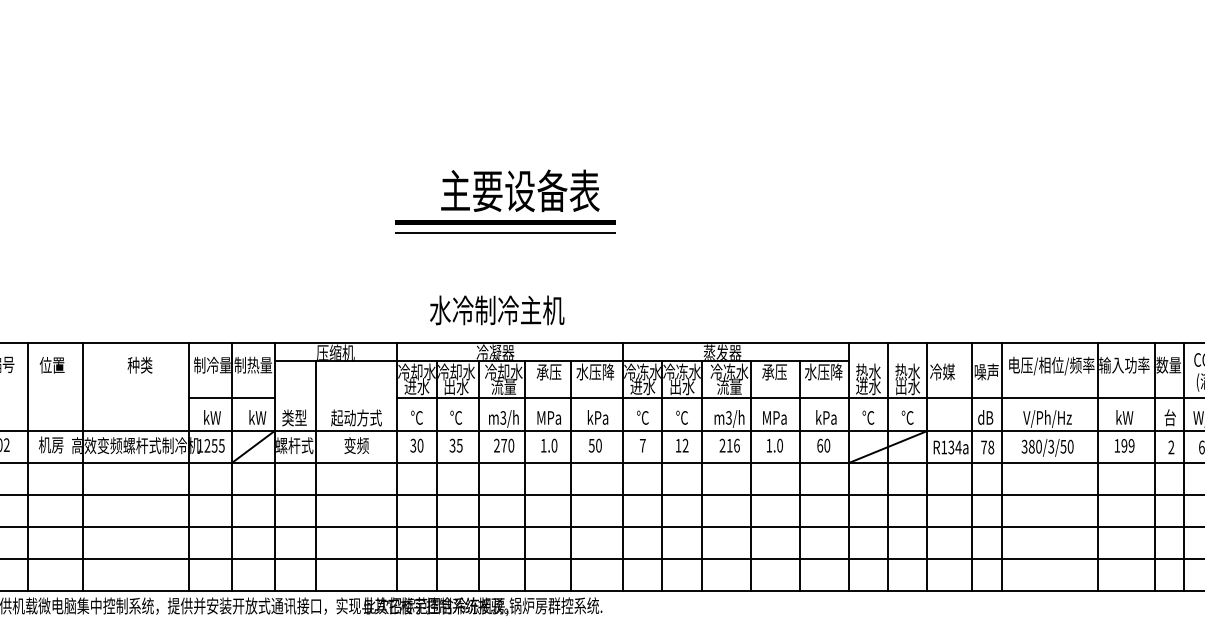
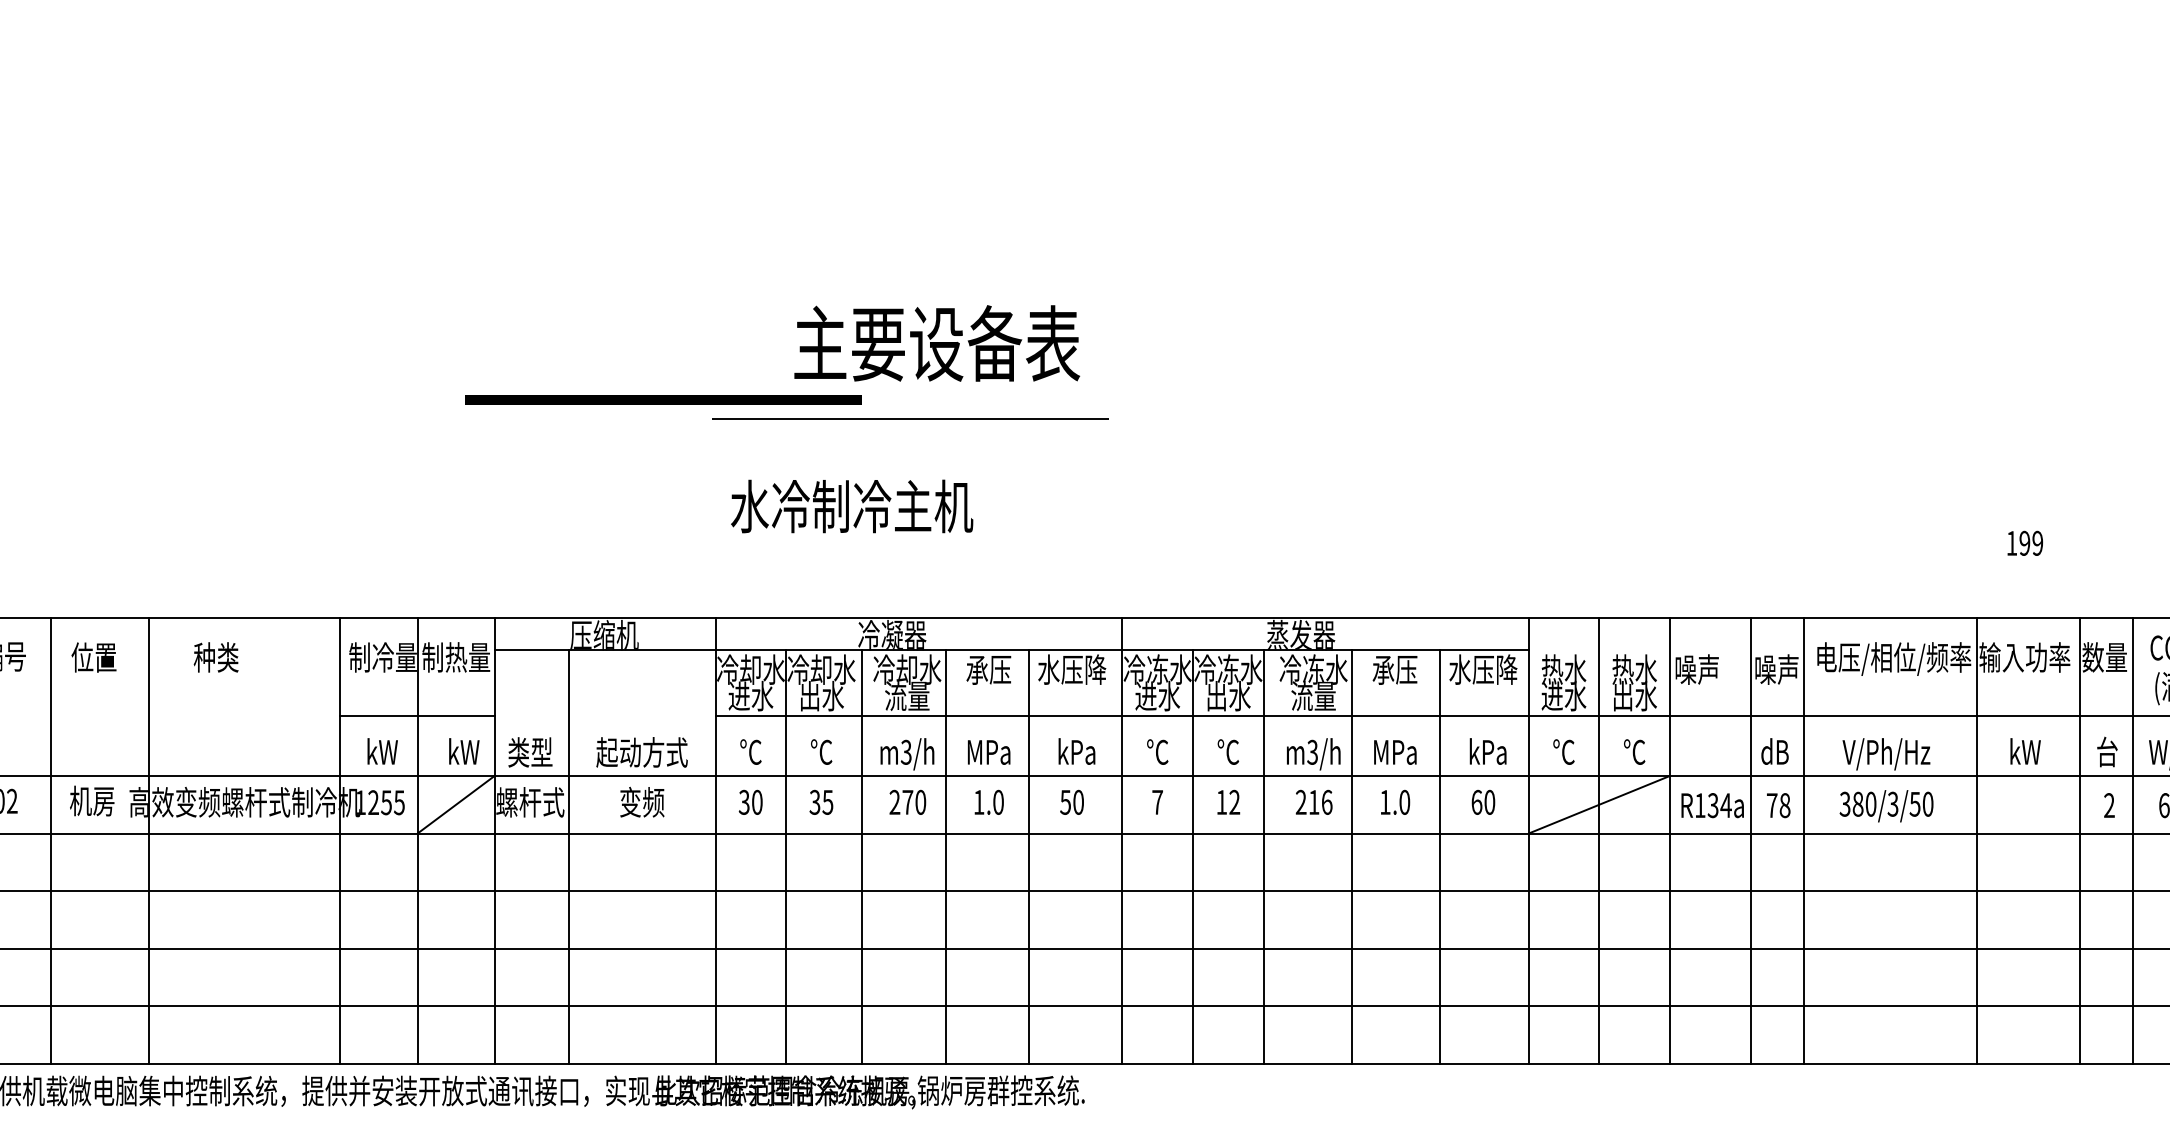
line: (505, 222) -> (663, 400), moved
text: (497, 310) -> (852, 506), moved
text: (139, 364) -> (215, 656), moved
text: (942, 371) -> (1697, 668), 冷媒 -> 噪声
text: (1124, 445) -> (2025, 542), moved

